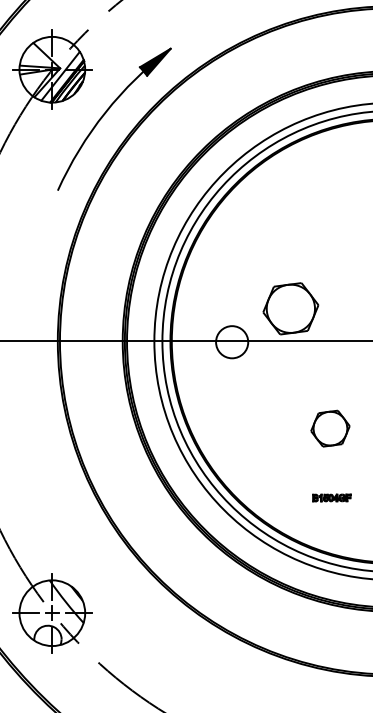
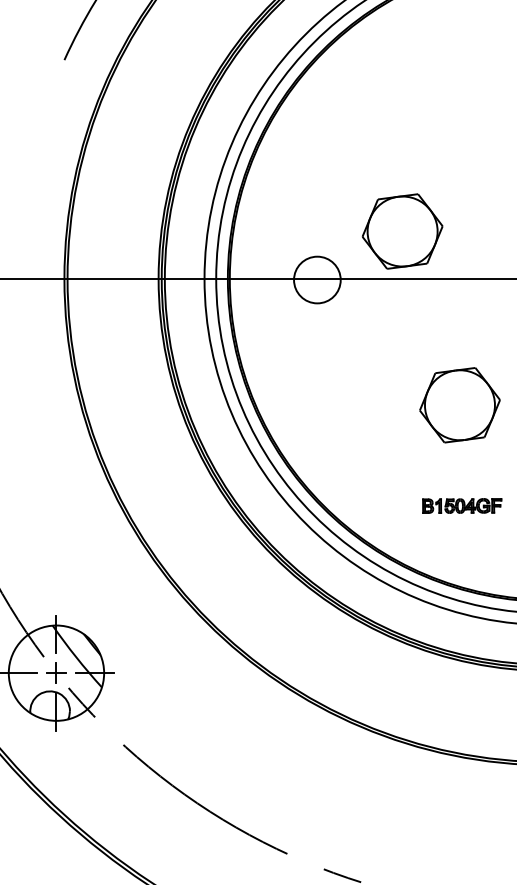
part: (330, 428) -> (460, 405), size x1.43
part: (331, 497) -> (461, 505), size x1.43

